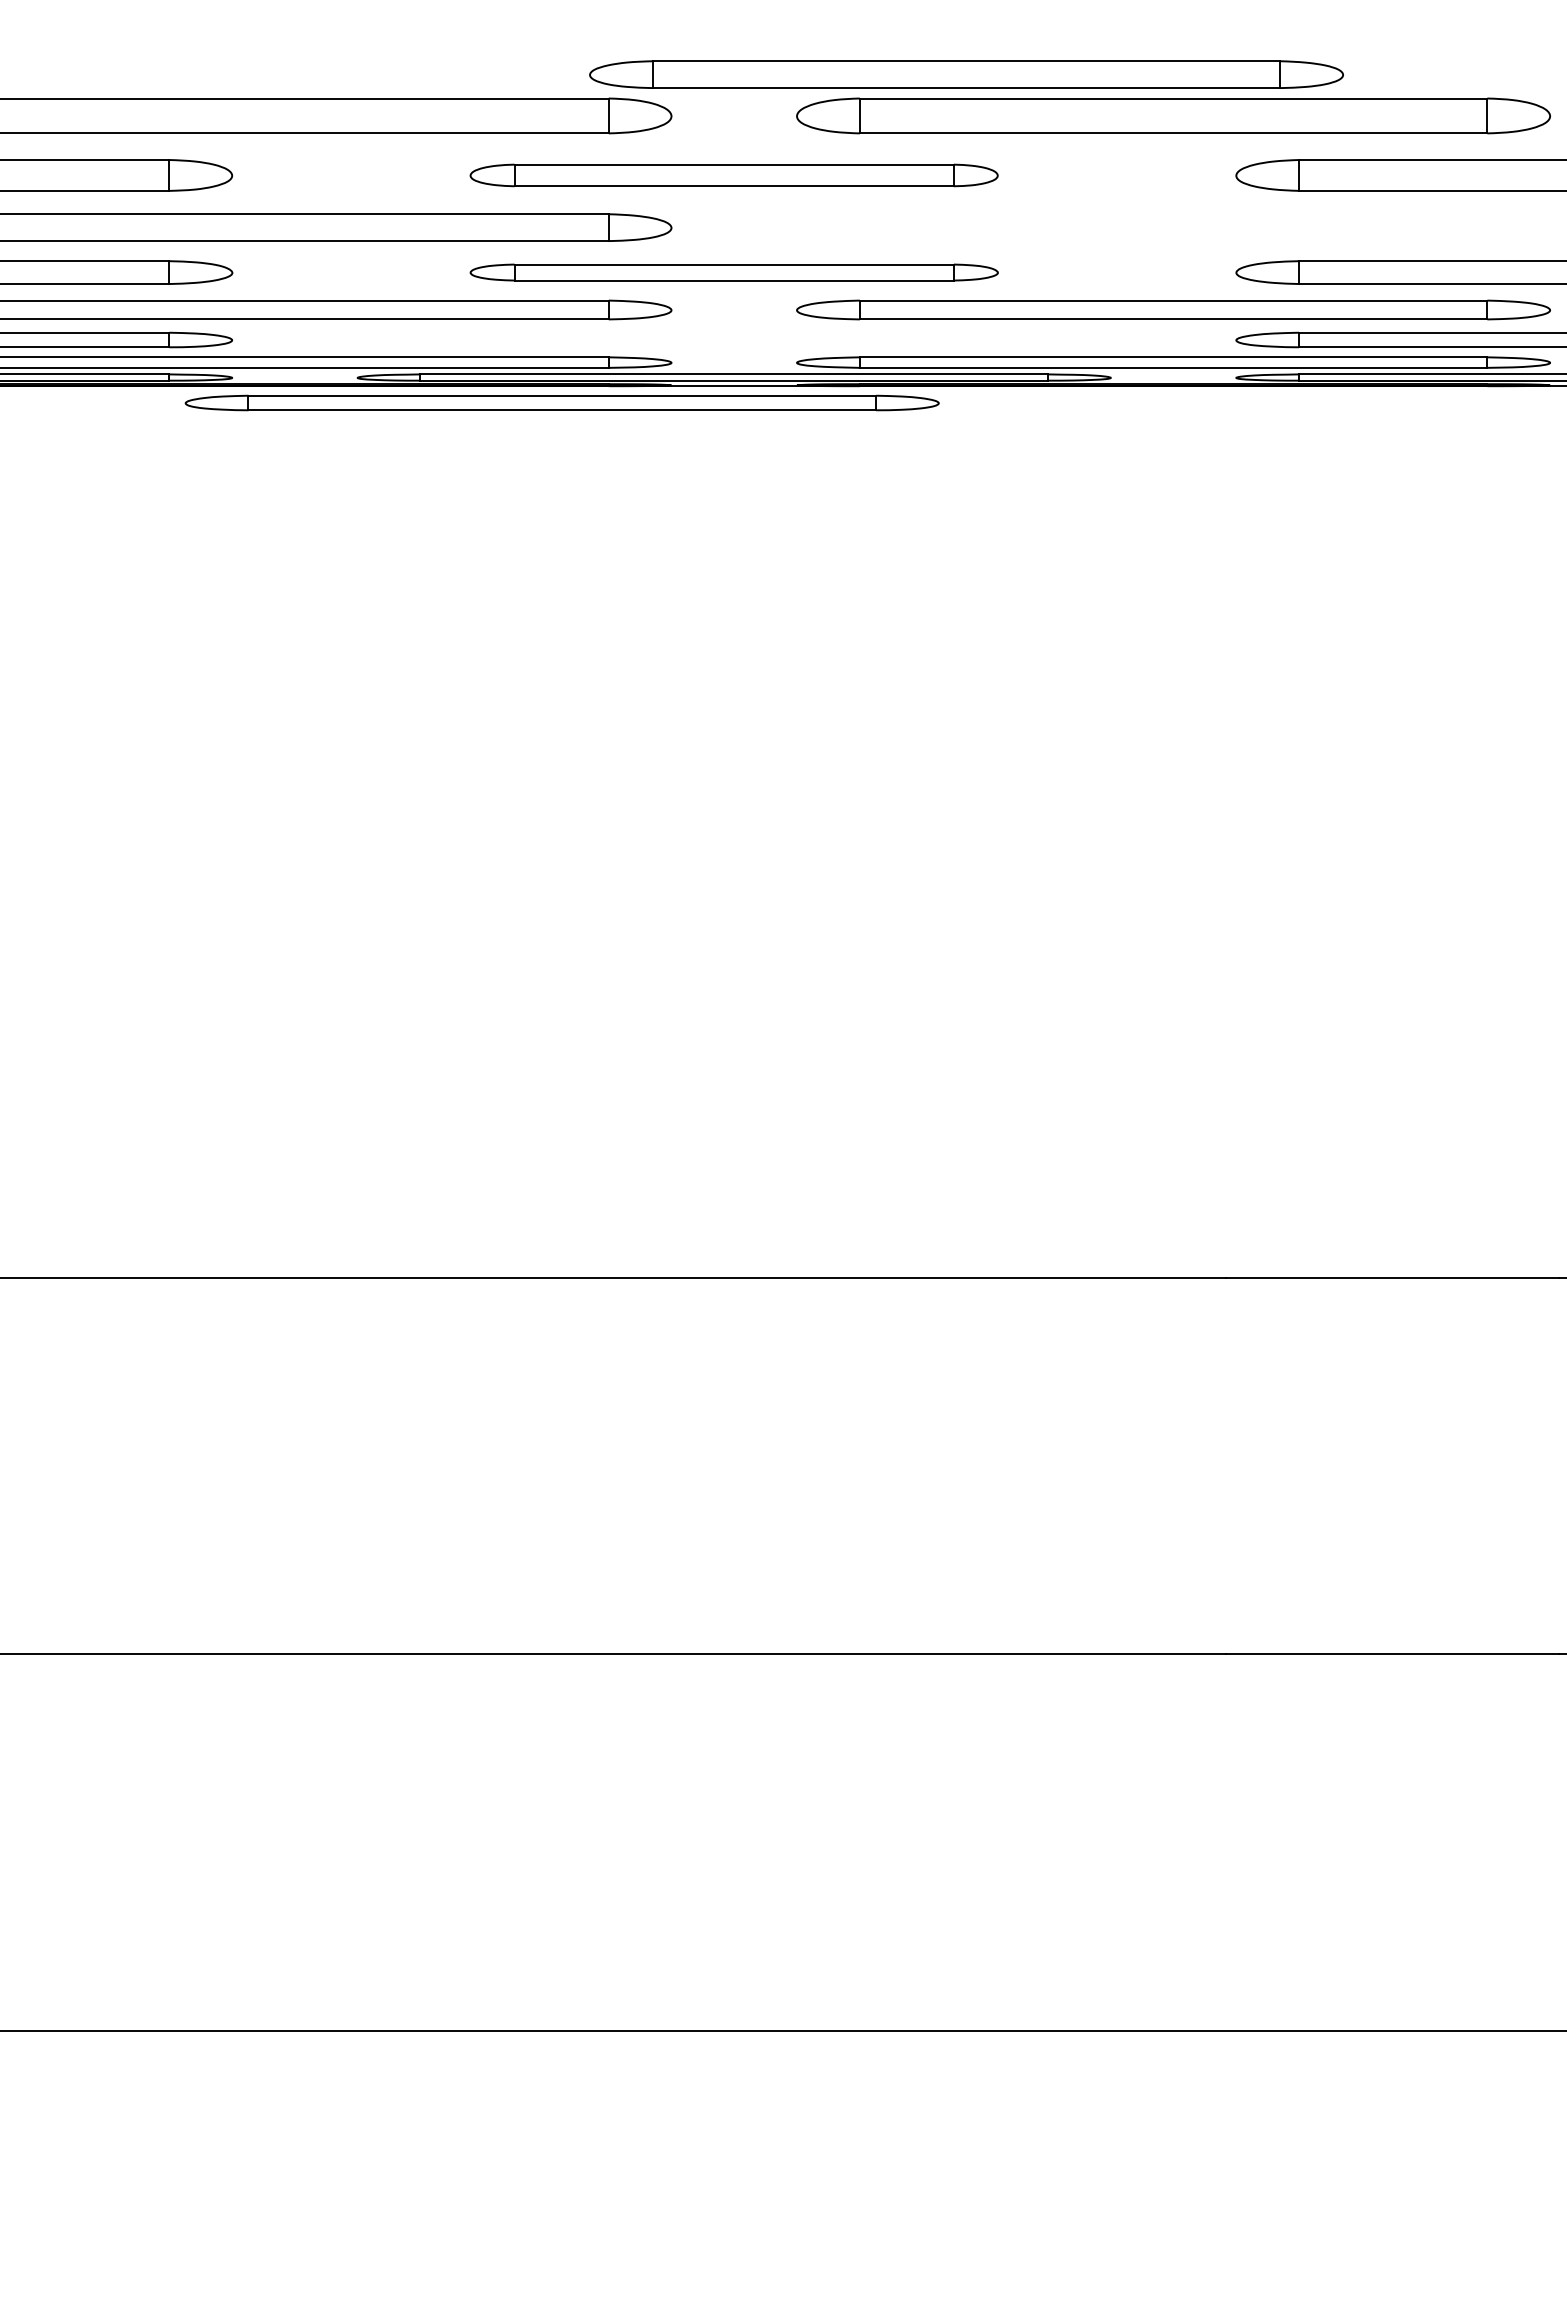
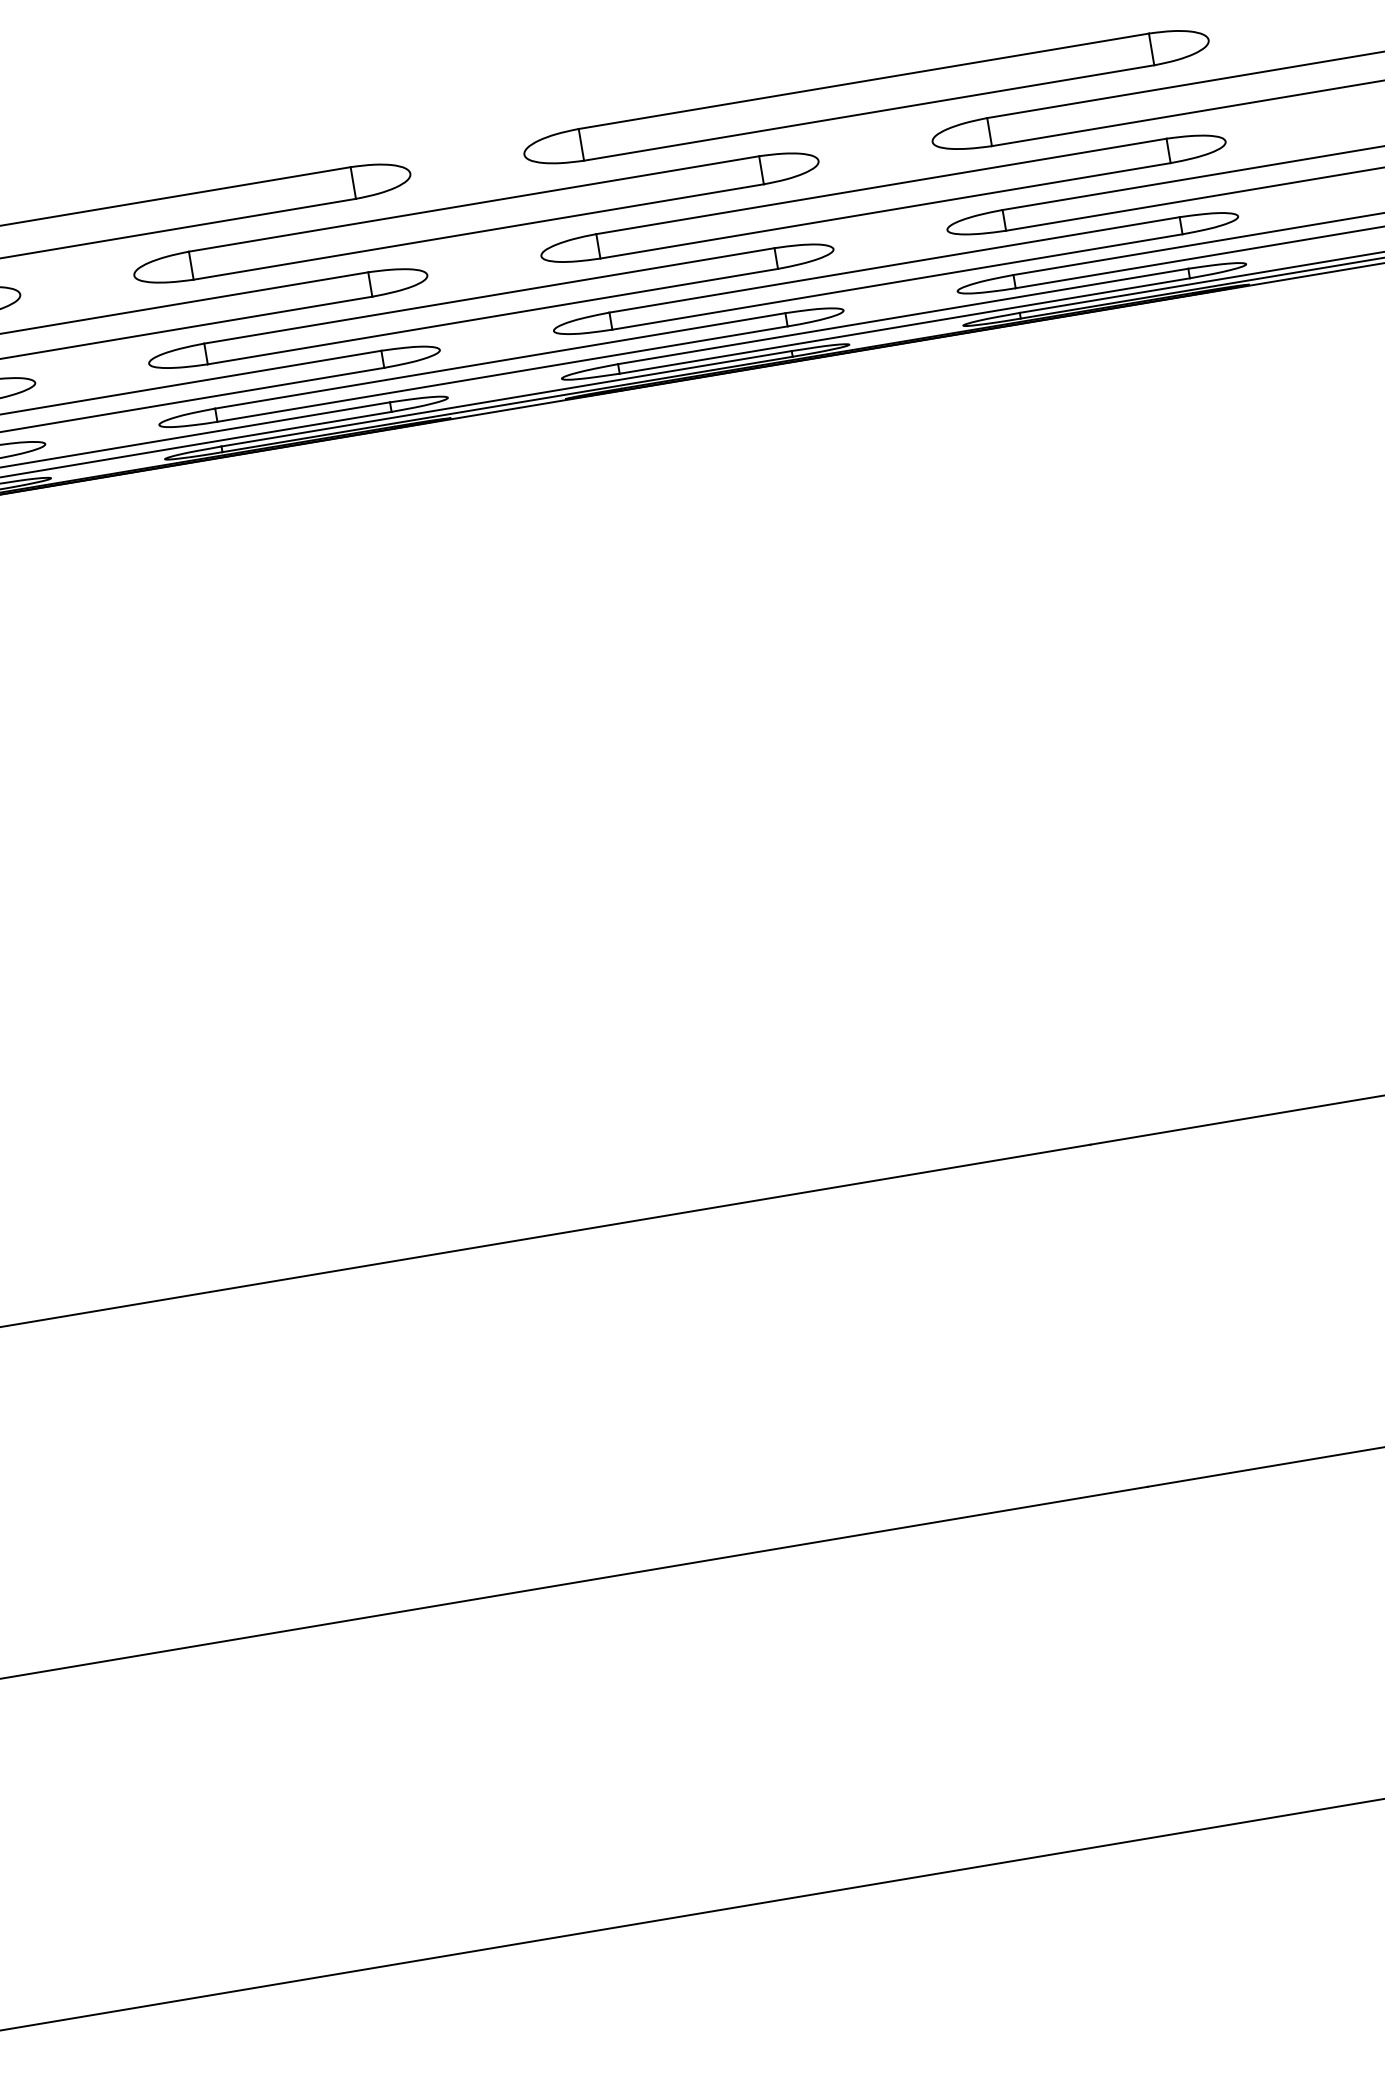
part: (966, 74) -> (883, 198), moved
part: (733, 175) -> (475, 218), size x1.43
part: (733, 272) -> (490, 306), size x1.43
part: (561, 402) -> (500, 367), moved

